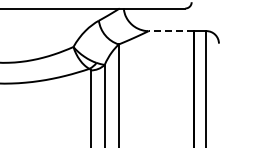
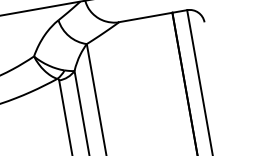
line: (171, 31) -> (146, 17), dashed -> solid

